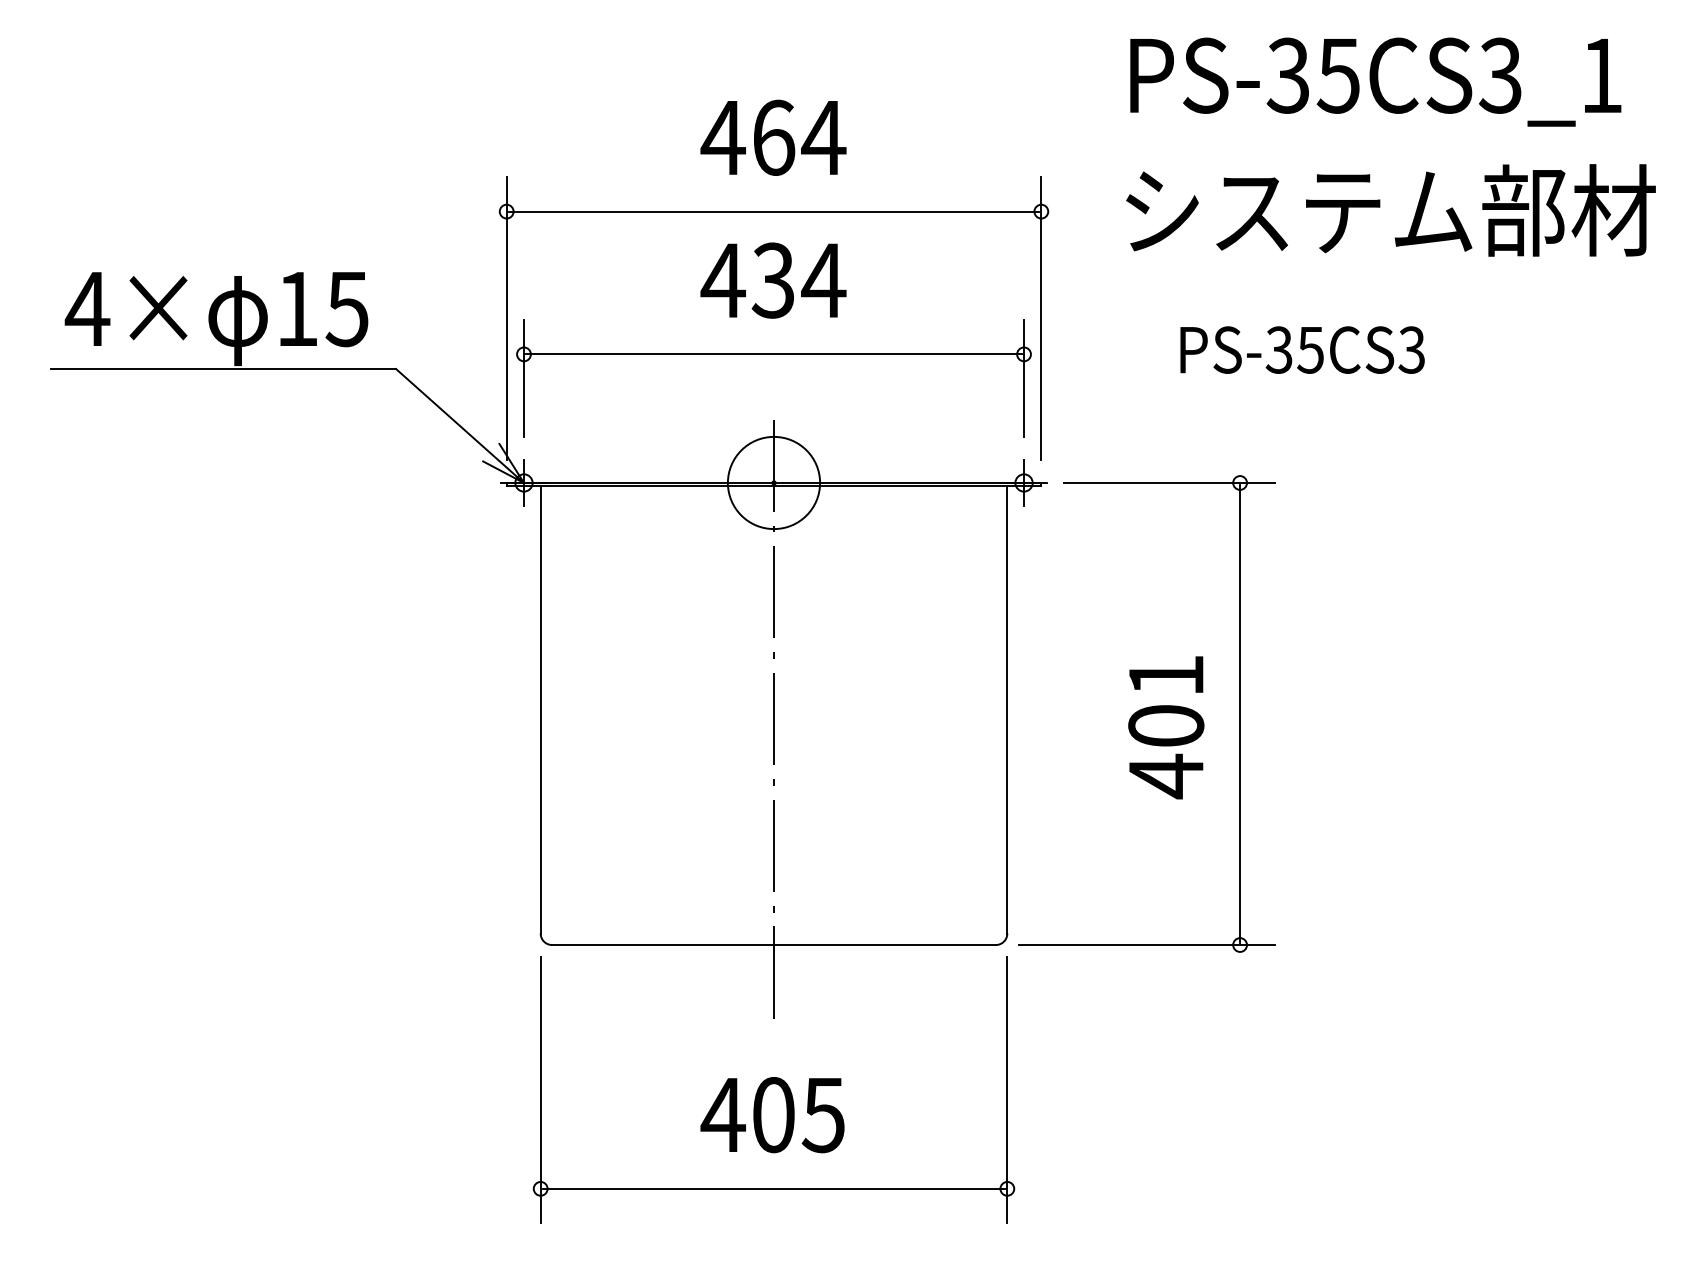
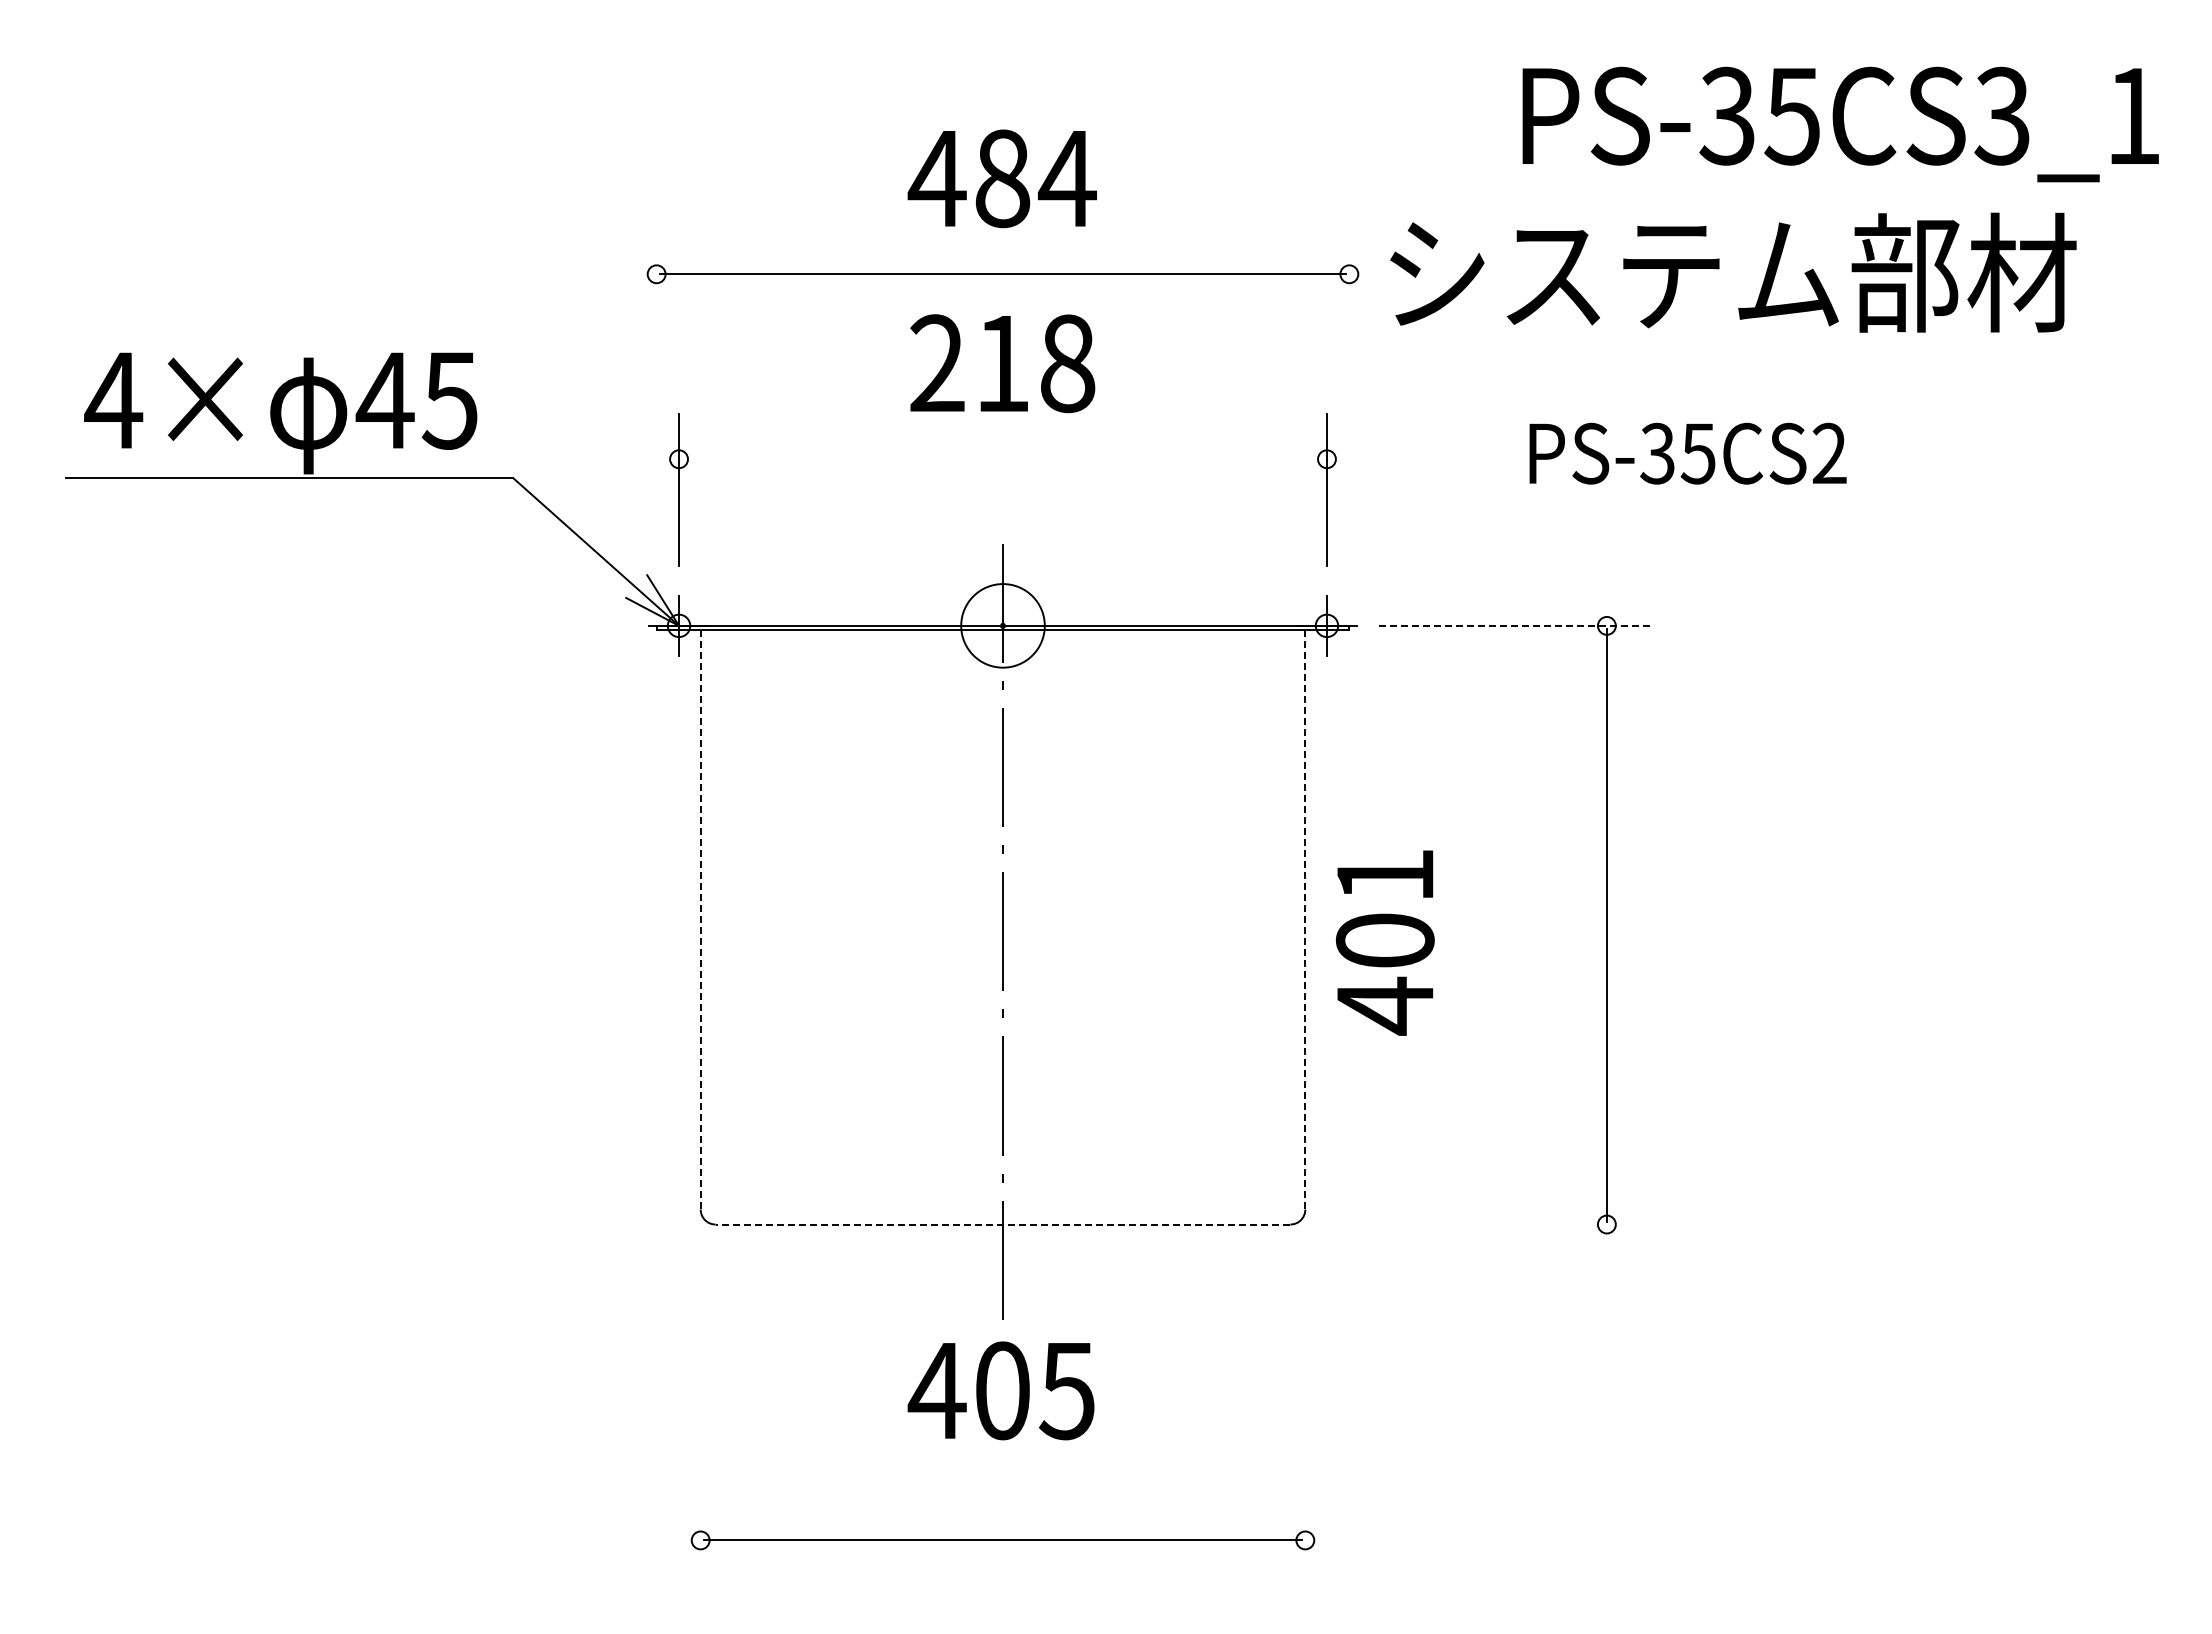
text: (1375, 82) -> (1840, 124), moved
text: (773, 137) -> (1002, 178), 464 -> 484
text: (1391, 210) -> (1733, 272), moved
text: (772, 280) -> (1001, 363), 434 -> 218
text: (296, 309) -> (384, 400), 15 -> 45
line: (506, 318) -> (656, 412), removed
line: (1041, 318) -> (1349, 412), removed
text: (1411, 349) -> (1829, 453), PS-35CS3 -> PS-35CS2
line: (773, 354) -> (1002, 459), removed
circle: (773, 482) -> (1002, 625), size x0.7
line: (1169, 482) -> (1515, 625), solid -> dashed
line: (540, 709) -> (700, 919), solid -> dashed
line: (1007, 709) -> (1305, 919), solid -> dashed
text: (1166, 727) -> (1385, 942), moved
line: (773, 945) -> (1002, 1224), solid -> dashed
line: (1147, 945) -> (1486, 1224), removed
line: (540, 1090) -> (700, 1412), removed
line: (1007, 1090) -> (1305, 1412), removed
text: (772, 1114) -> (1000, 1390), moved

